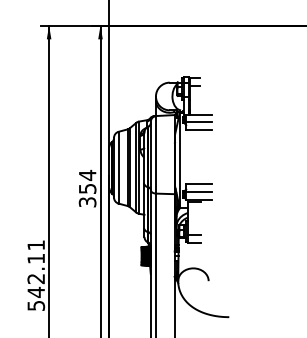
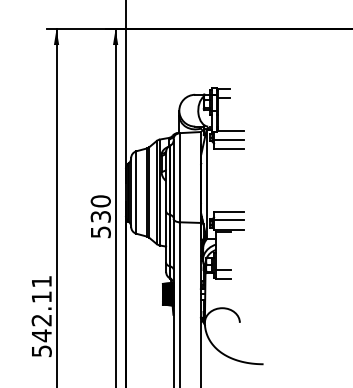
text: (87, 187) -> (100, 215), 354 -> 530

